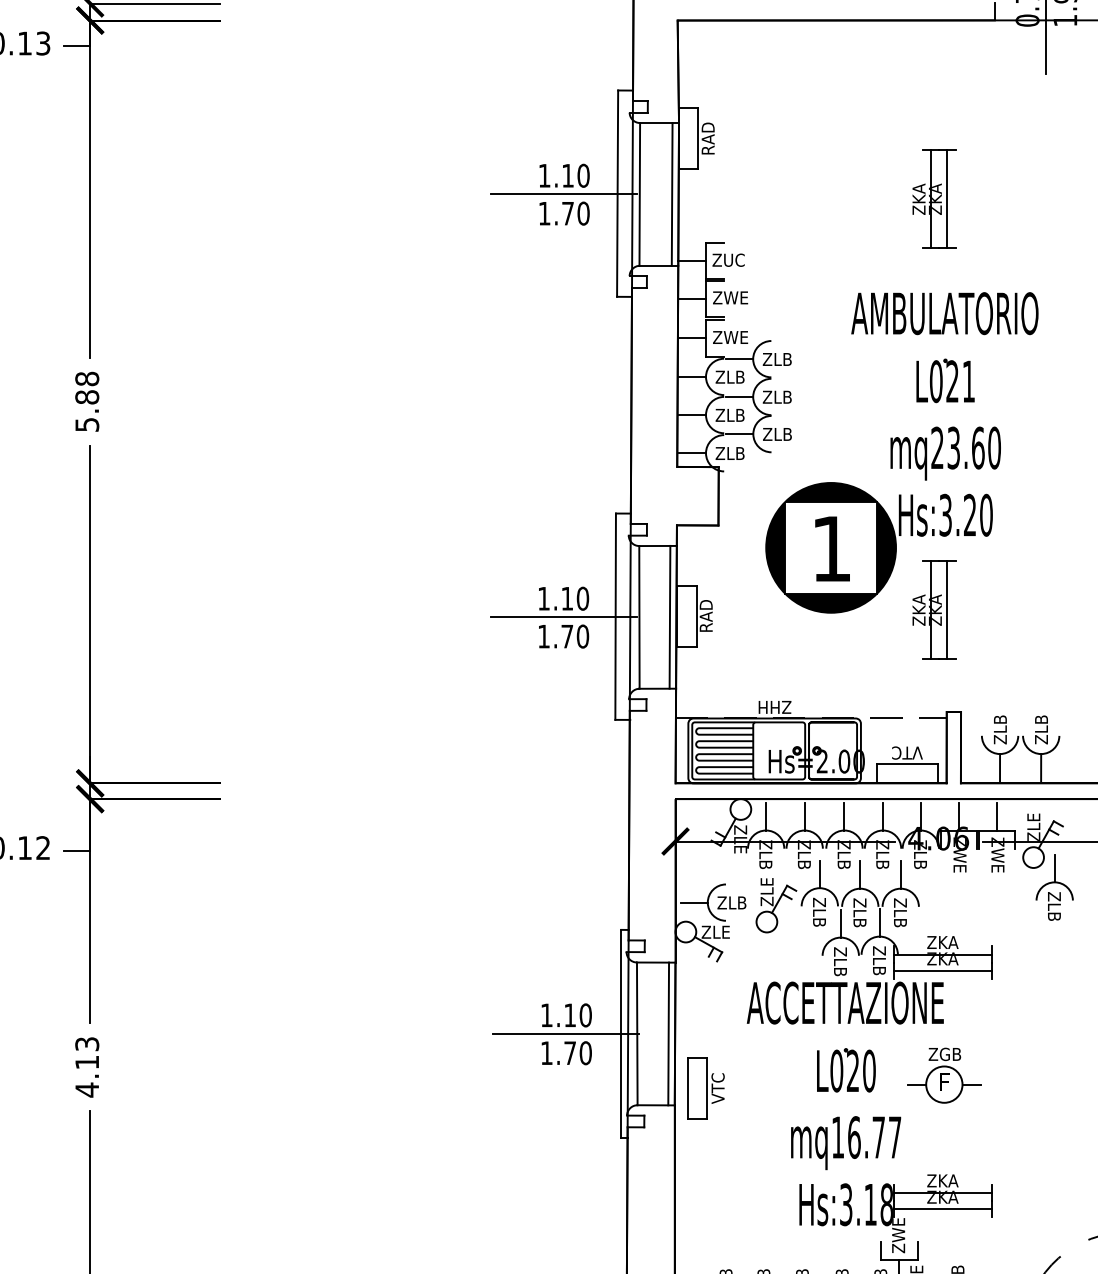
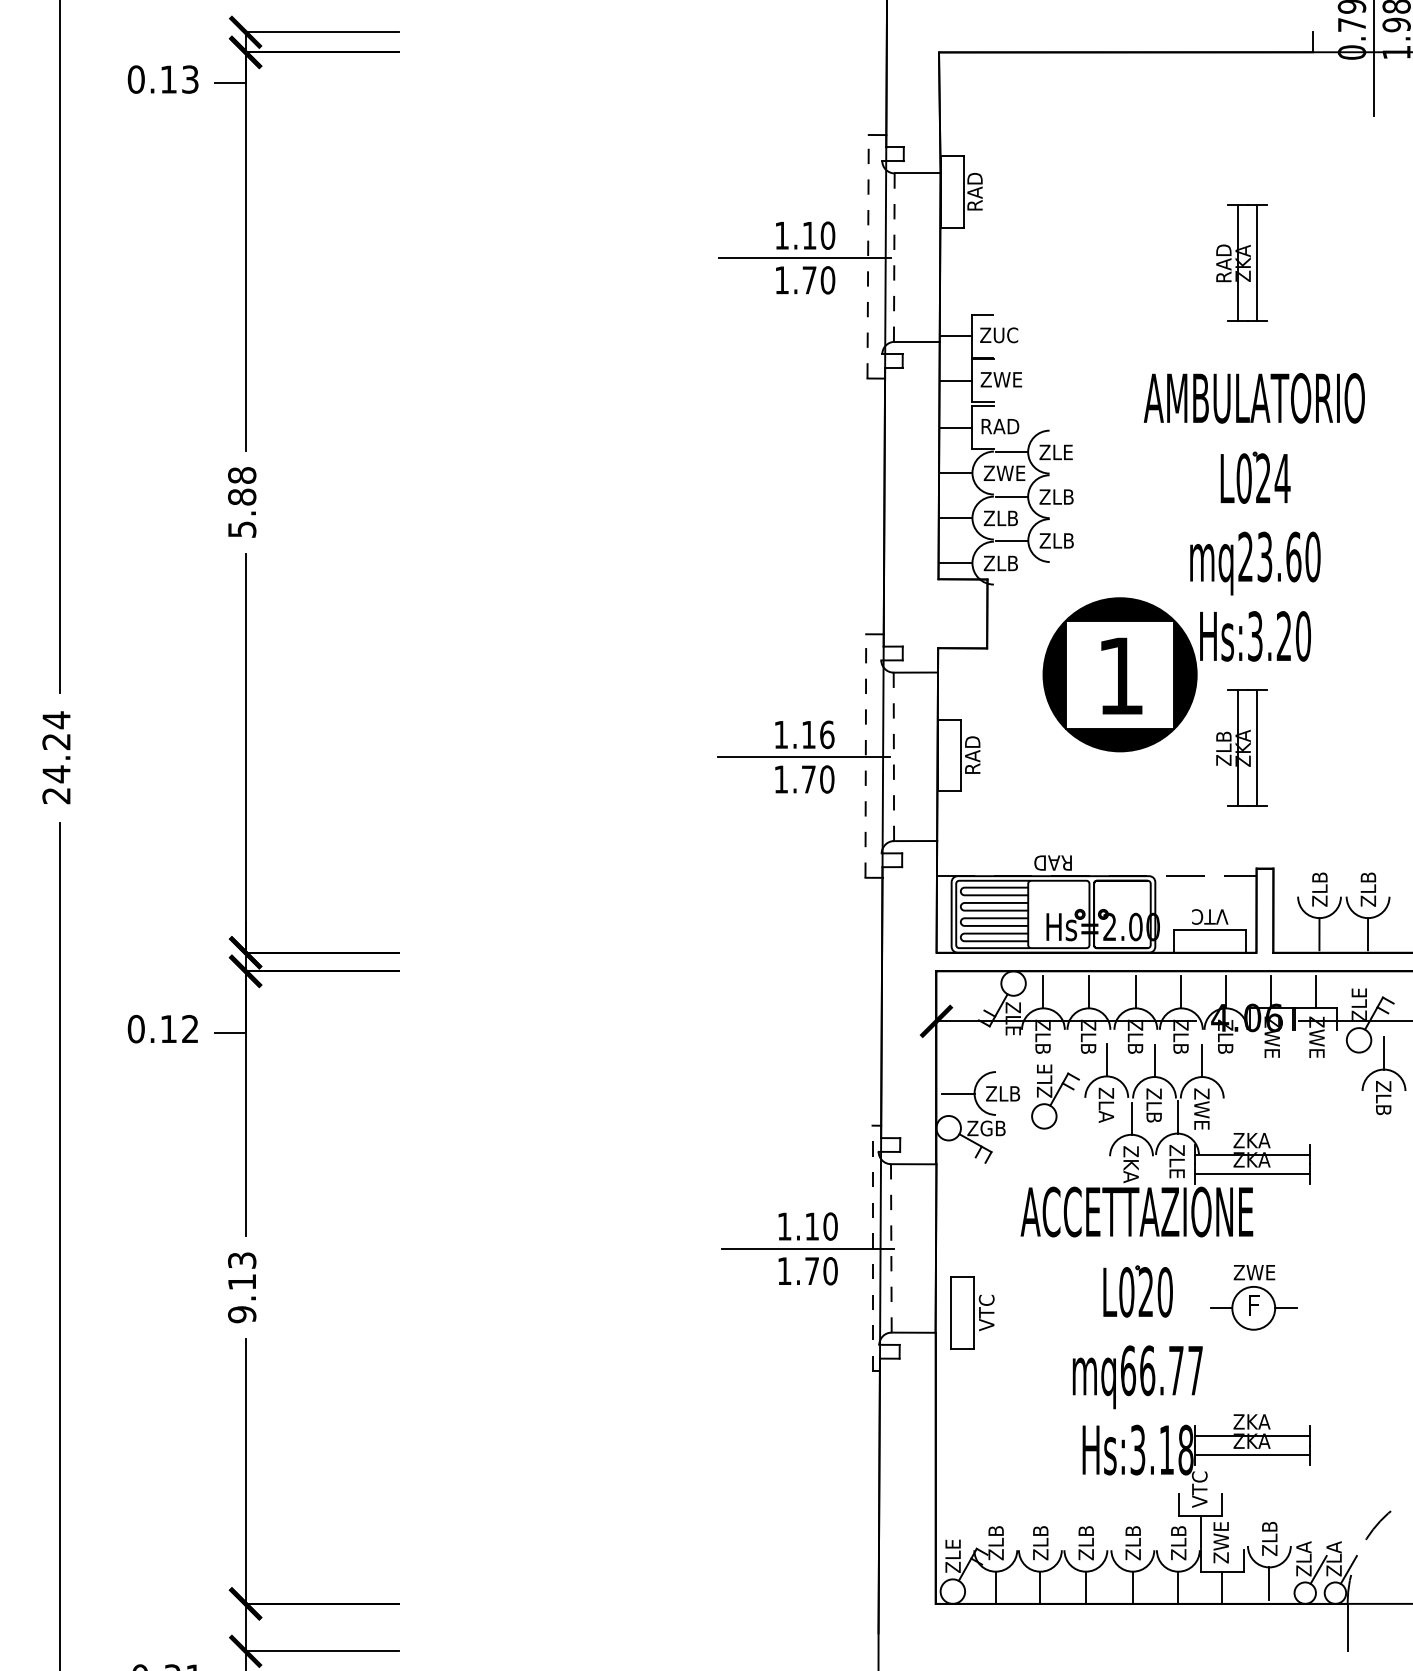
line: (617, 193) -> (868, 256), solid -> dashed
line: (672, 194) -> (932, 257), removed
line: (639, 195) -> (894, 258), solid -> dashed
text: (918, 199) -> (1223, 263), ZKA -> RAD
text: (730, 337) -> (1001, 426), ZWE -> RAD
text: (789, 359) -> (1071, 452), ZLB -> ZLE
text: (738, 376) -> (1010, 472), ZLB -> ZWE
text: (968, 381) -> (1282, 478), L021 -> L024
text: (583, 598) -> (827, 734), 1.10 -> 1.16
text: (918, 609) -> (1223, 747), ZKA -> ZLB
line: (615, 617) -> (865, 756), solid -> dashed
line: (639, 617) -> (893, 757), solid -> dashed
line: (669, 617) -> (929, 756), removed
text: (774, 706) -> (1053, 862), ZHH -> RAD
text: (900, 921) -> (1201, 1115), ZLB -> ZWE
text: (818, 922) -> (1105, 1116), ZLB -> ZLA
text: (722, 932) -> (992, 1128), ZLE -> ZGB
text: (839, 969) -> (1130, 1172), ZLB -> ZKA
text: (878, 973) -> (1176, 1177), ZLB -> ZLE
line: (621, 1033) -> (872, 1248), solid -> dashed
line: (637, 1033) -> (891, 1248), solid -> dashed
line: (667, 1033) -> (927, 1248), removed
text: (944, 1054) -> (1254, 1272), ZGB -> ZWE
text: (87, 1089) -> (242, 1314), 4.13 -> 9.13
text: (838, 1137) -> (1128, 1370), mq16.77 -> mq66.77
text: (898, 1235) -> (1199, 1486), ZWE -> VTC

